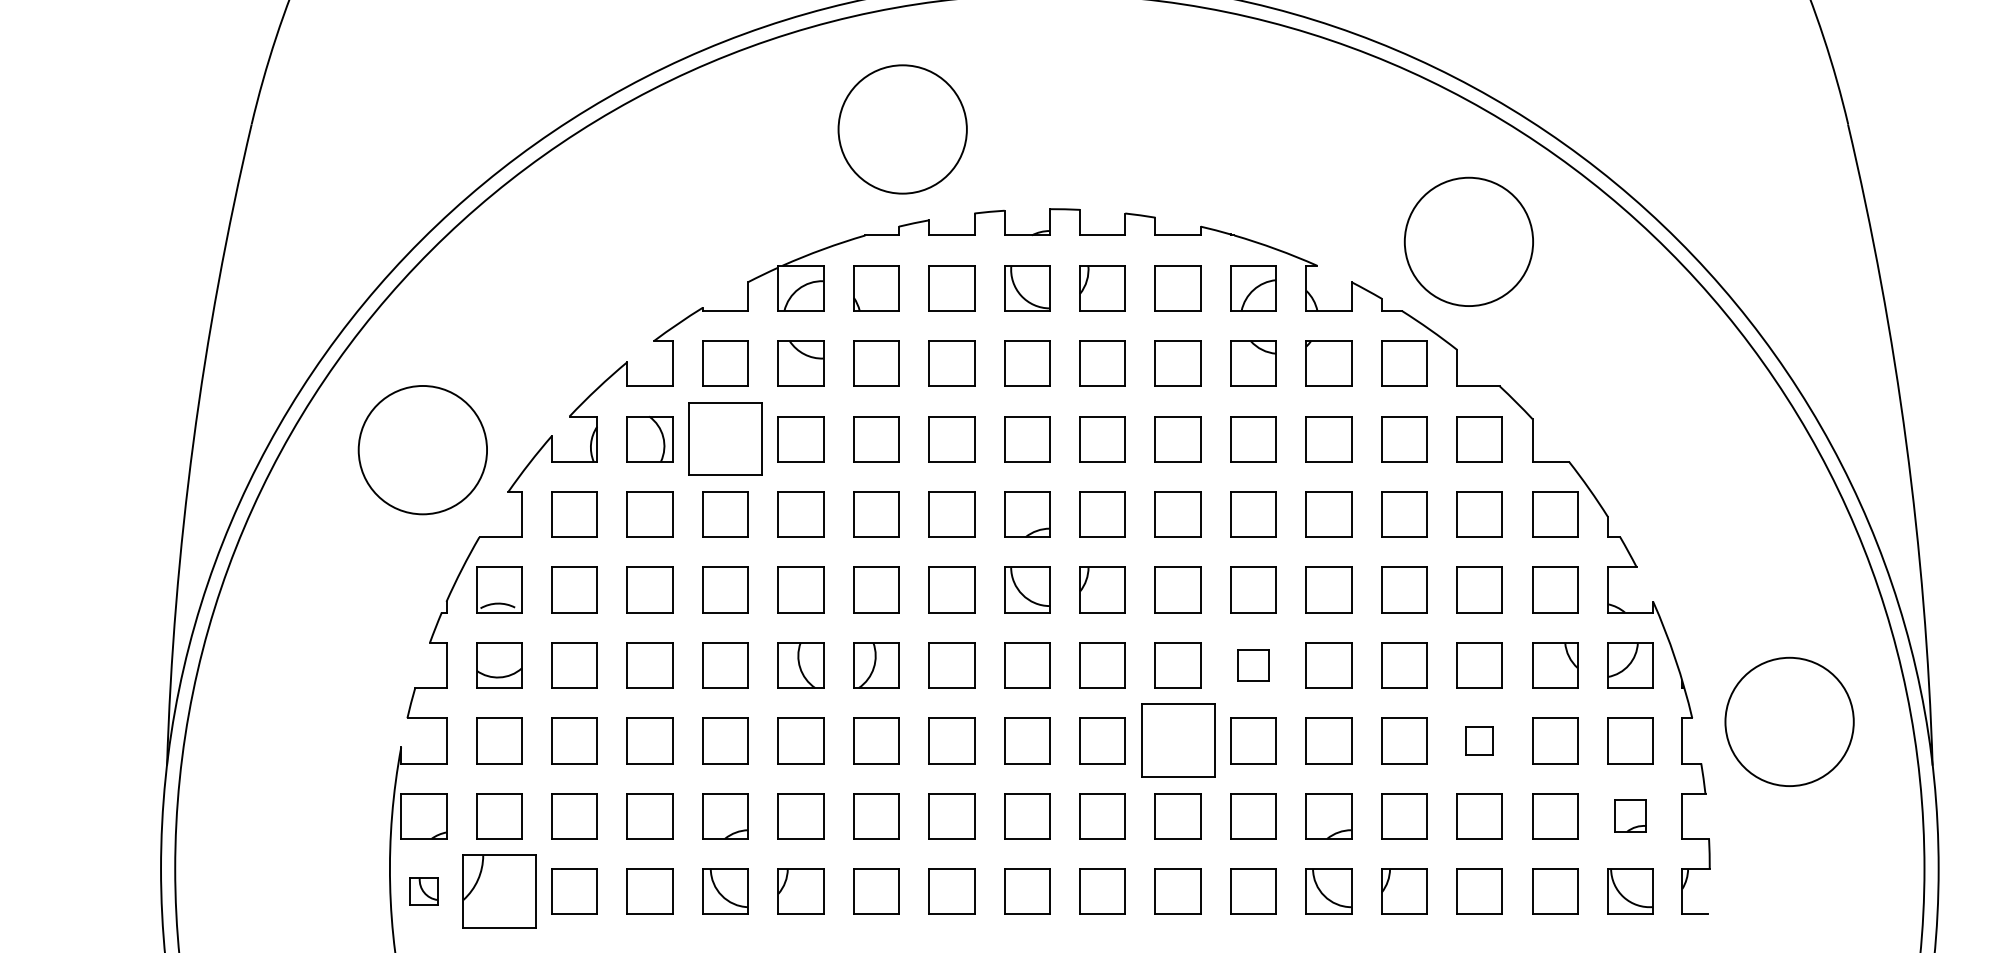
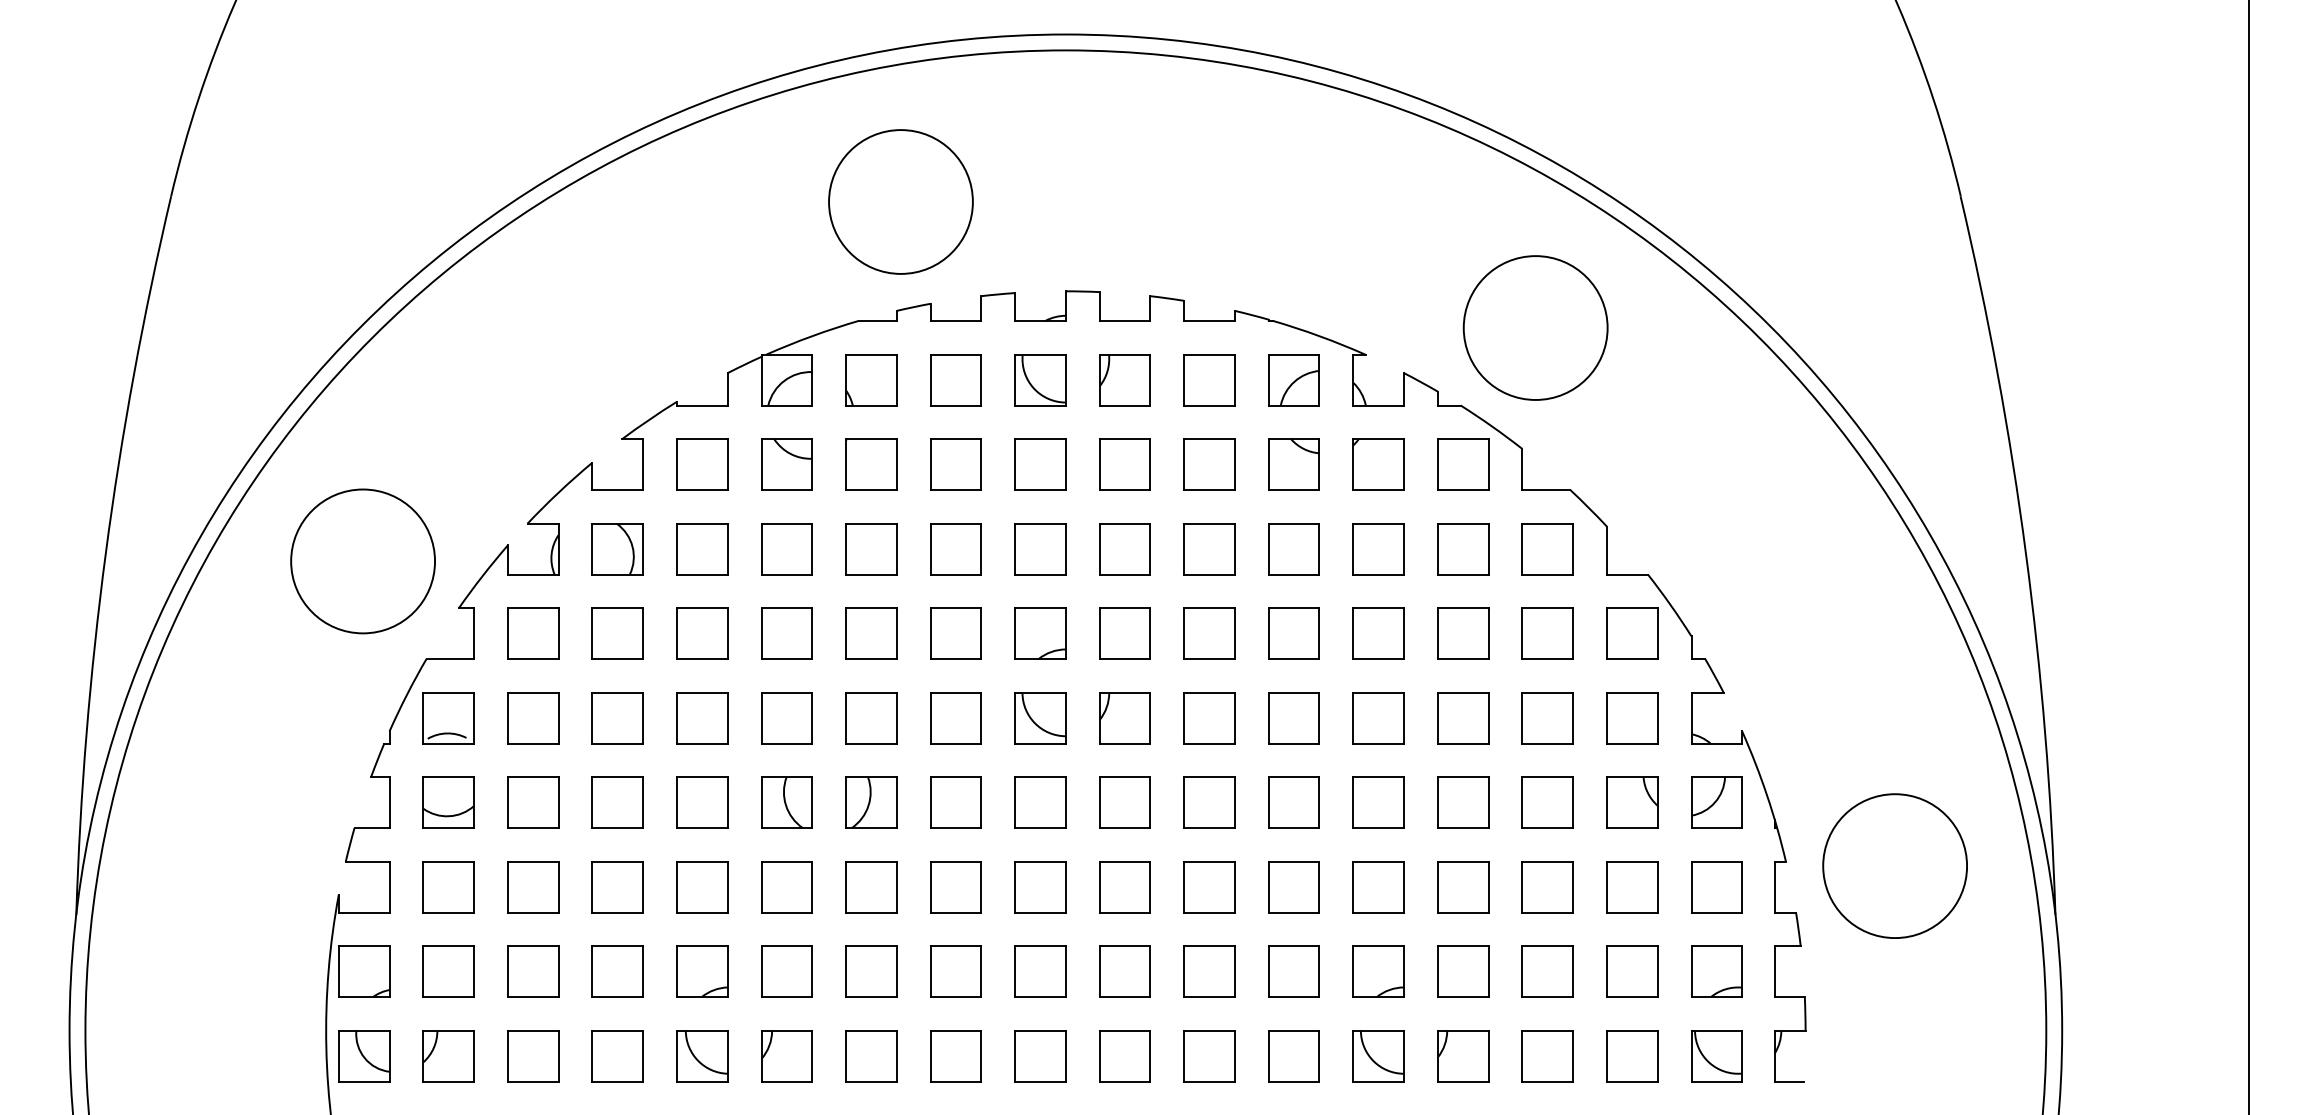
part: (725, 439) -> (702, 549), size x0.62
part: (1252, 665) -> (1293, 802), size x1.43
part: (1177, 741) -> (1209, 887), size x0.62
part: (1479, 741) -> (1547, 887), size x1.67
part: (1630, 815) -> (1716, 971), size x1.43
part: (424, 891) -> (364, 1056), size x1.67
part: (499, 891) -> (448, 1056), size x0.62

